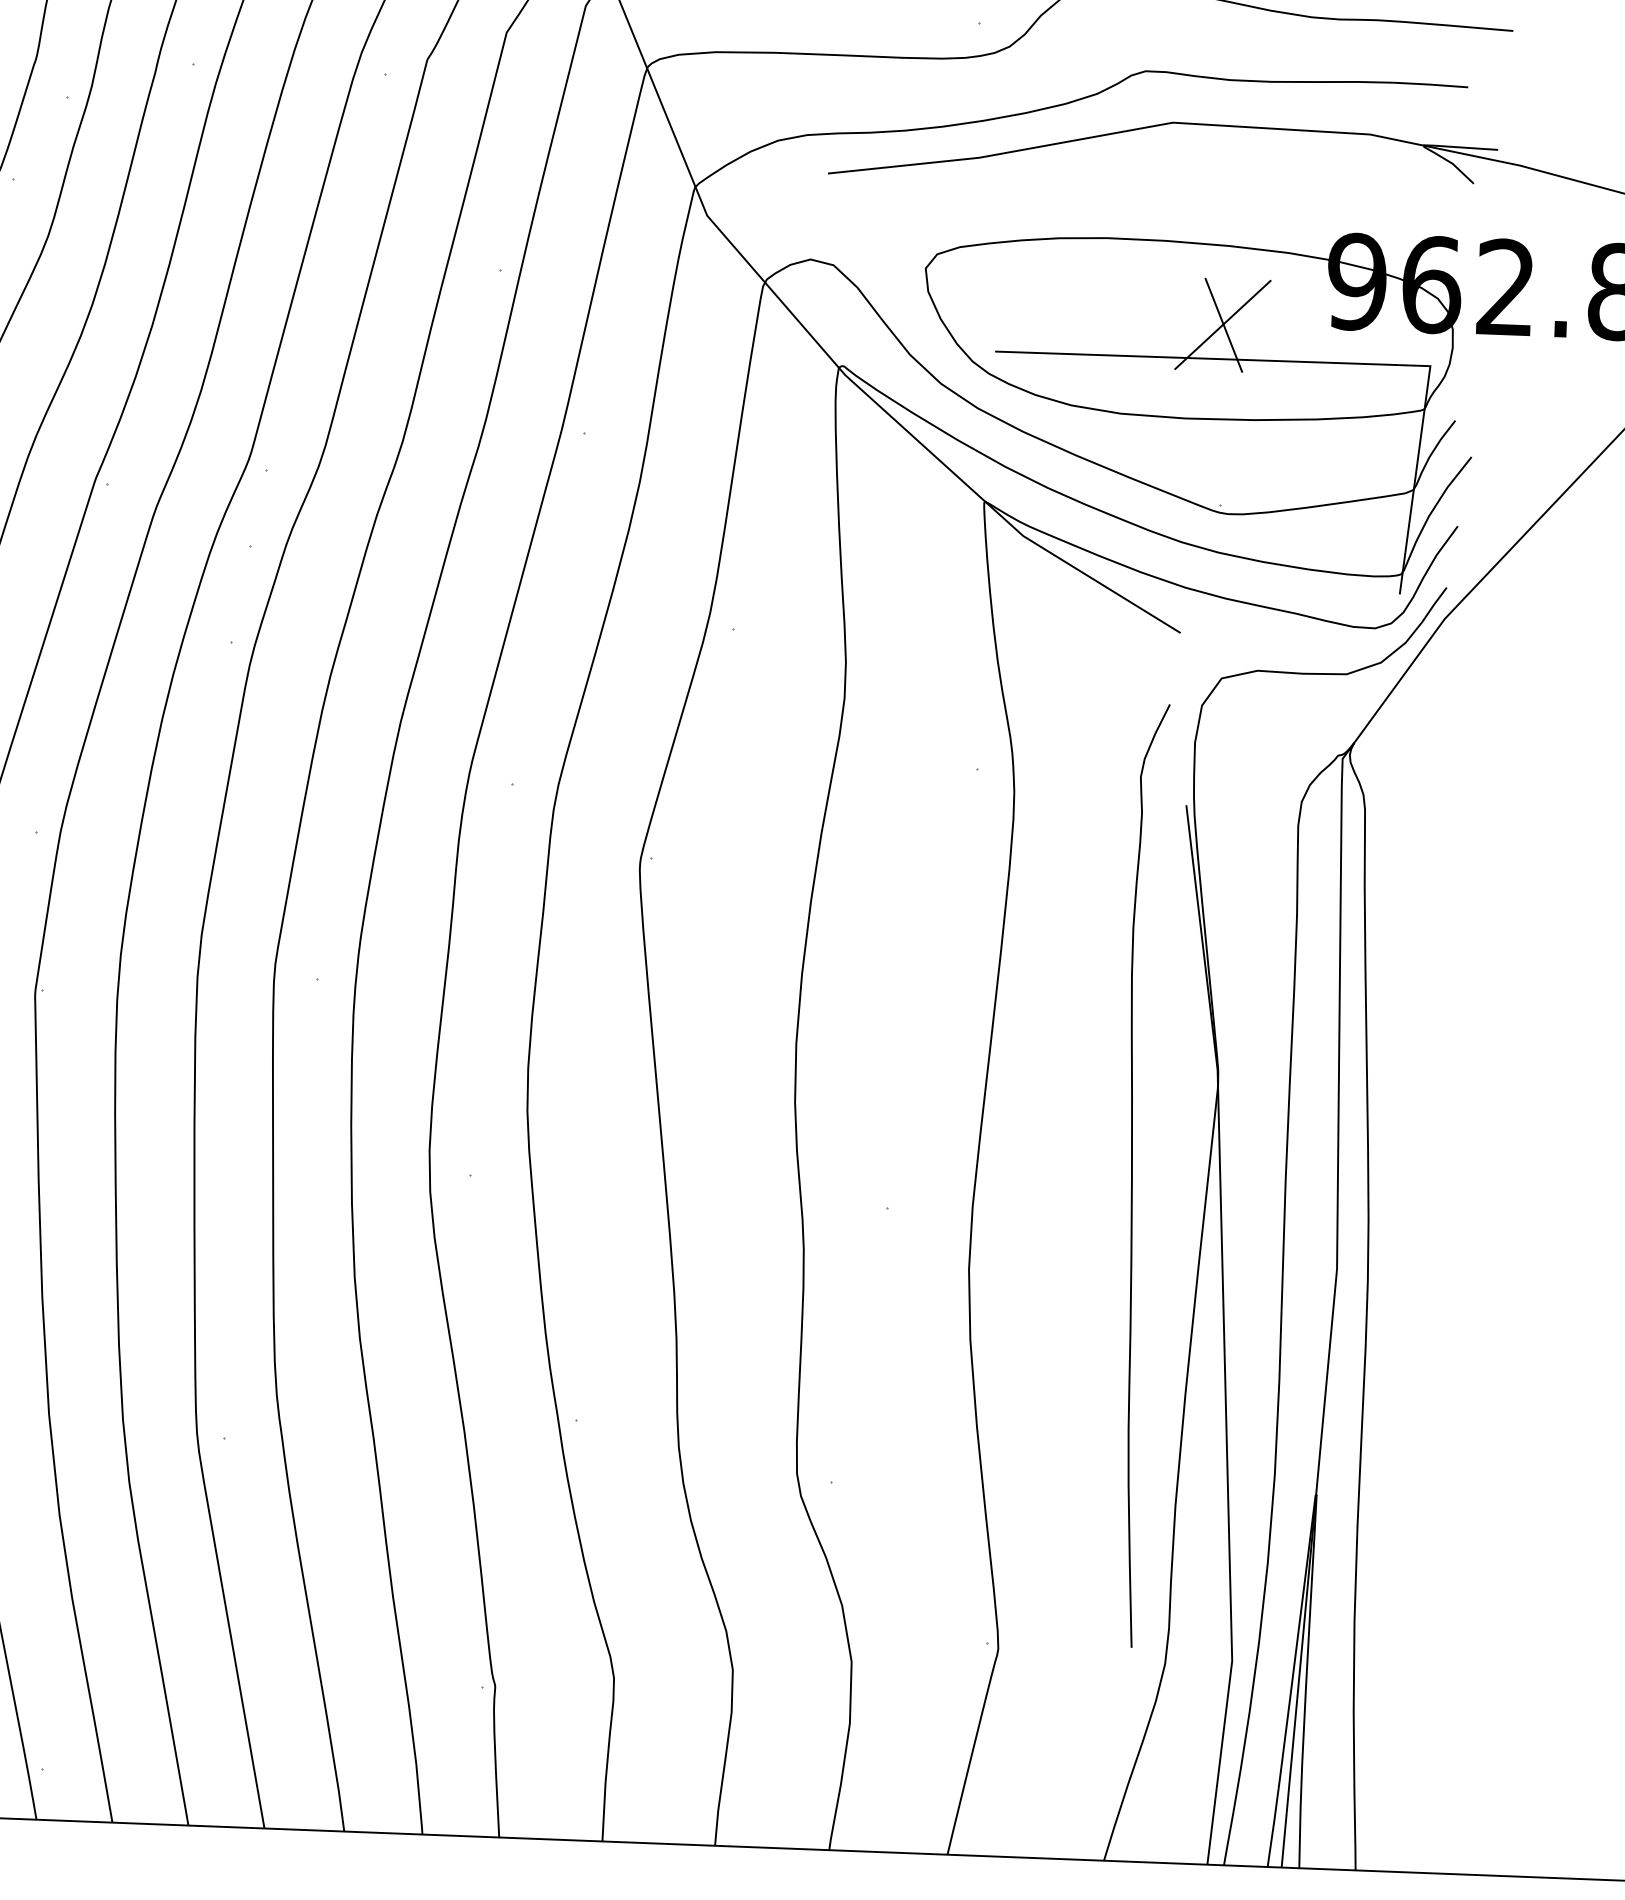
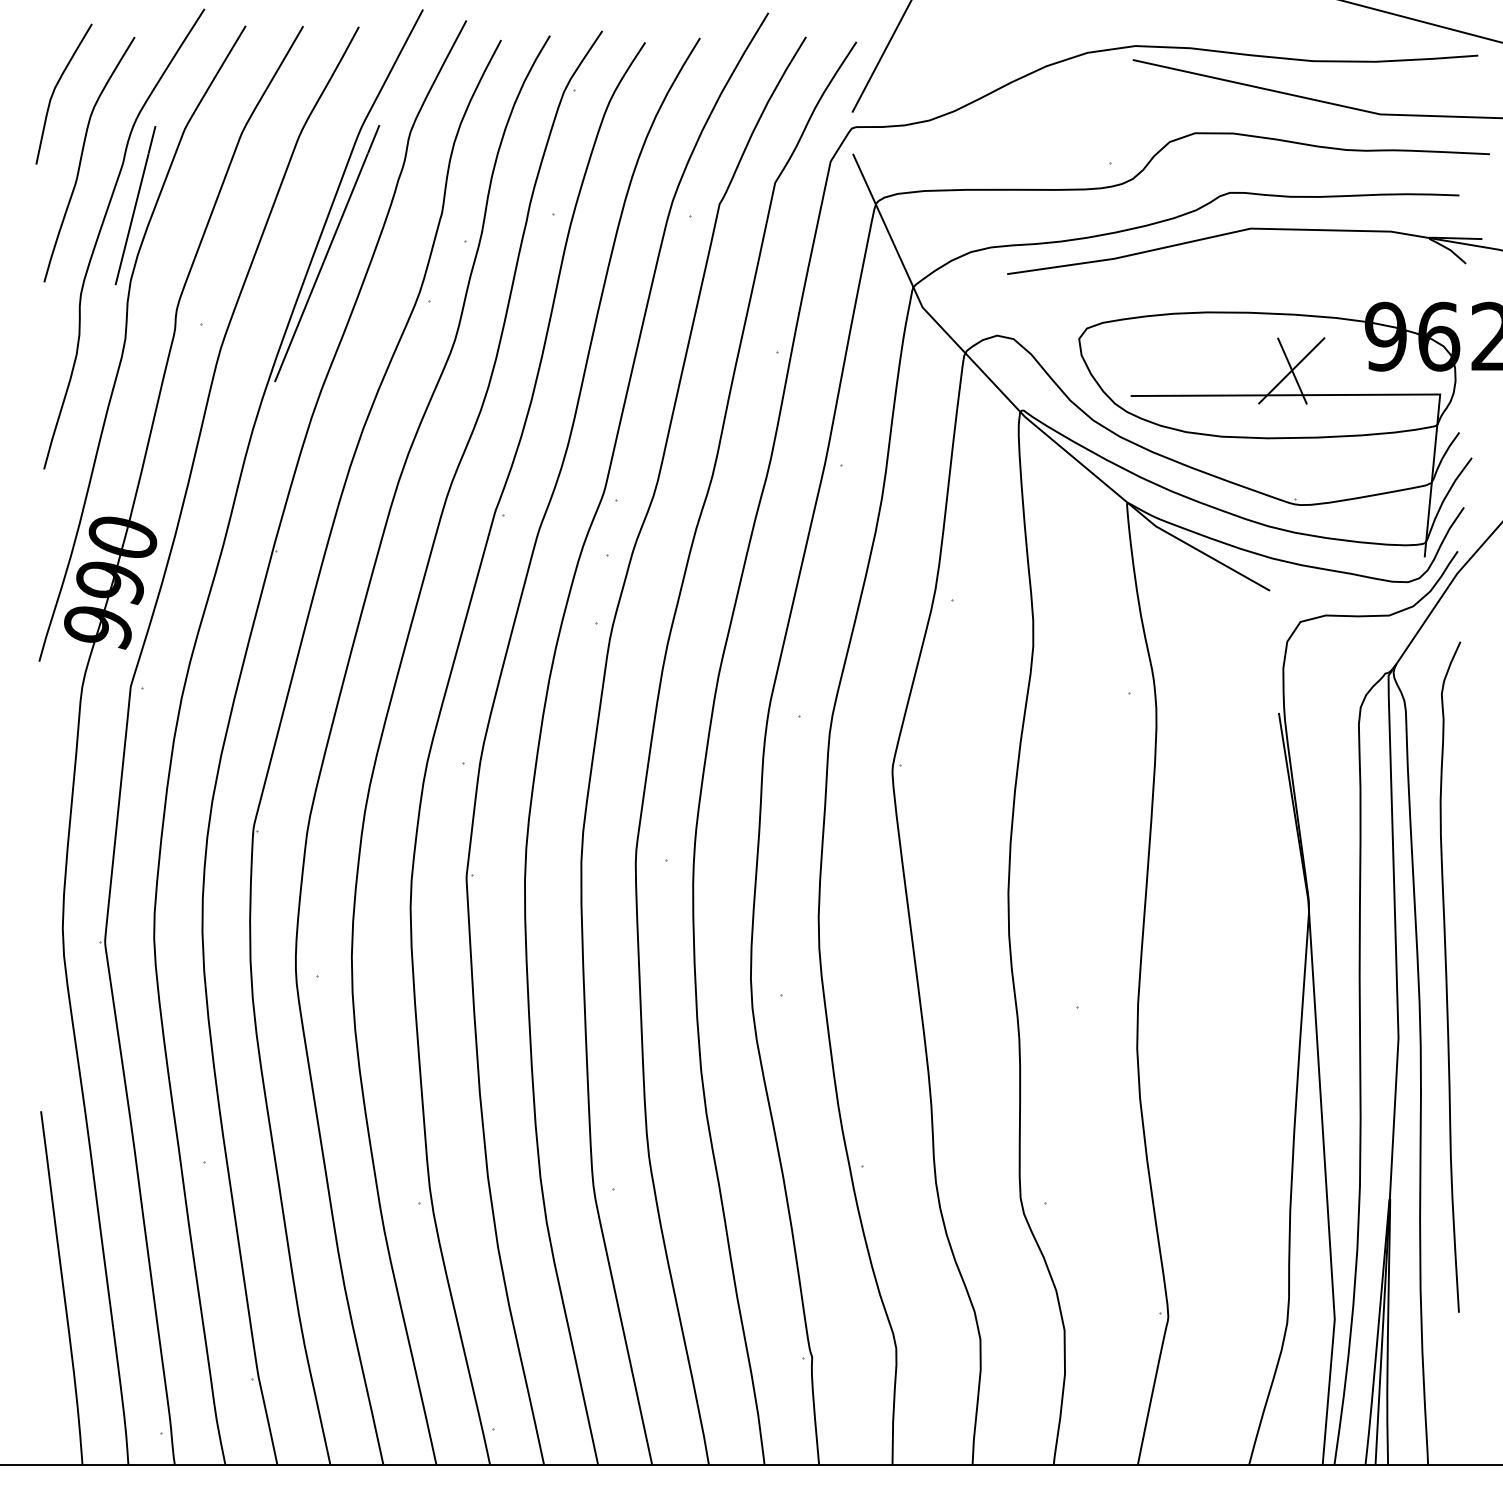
curve: (1133, 1174) -> (1447, 976), moved

